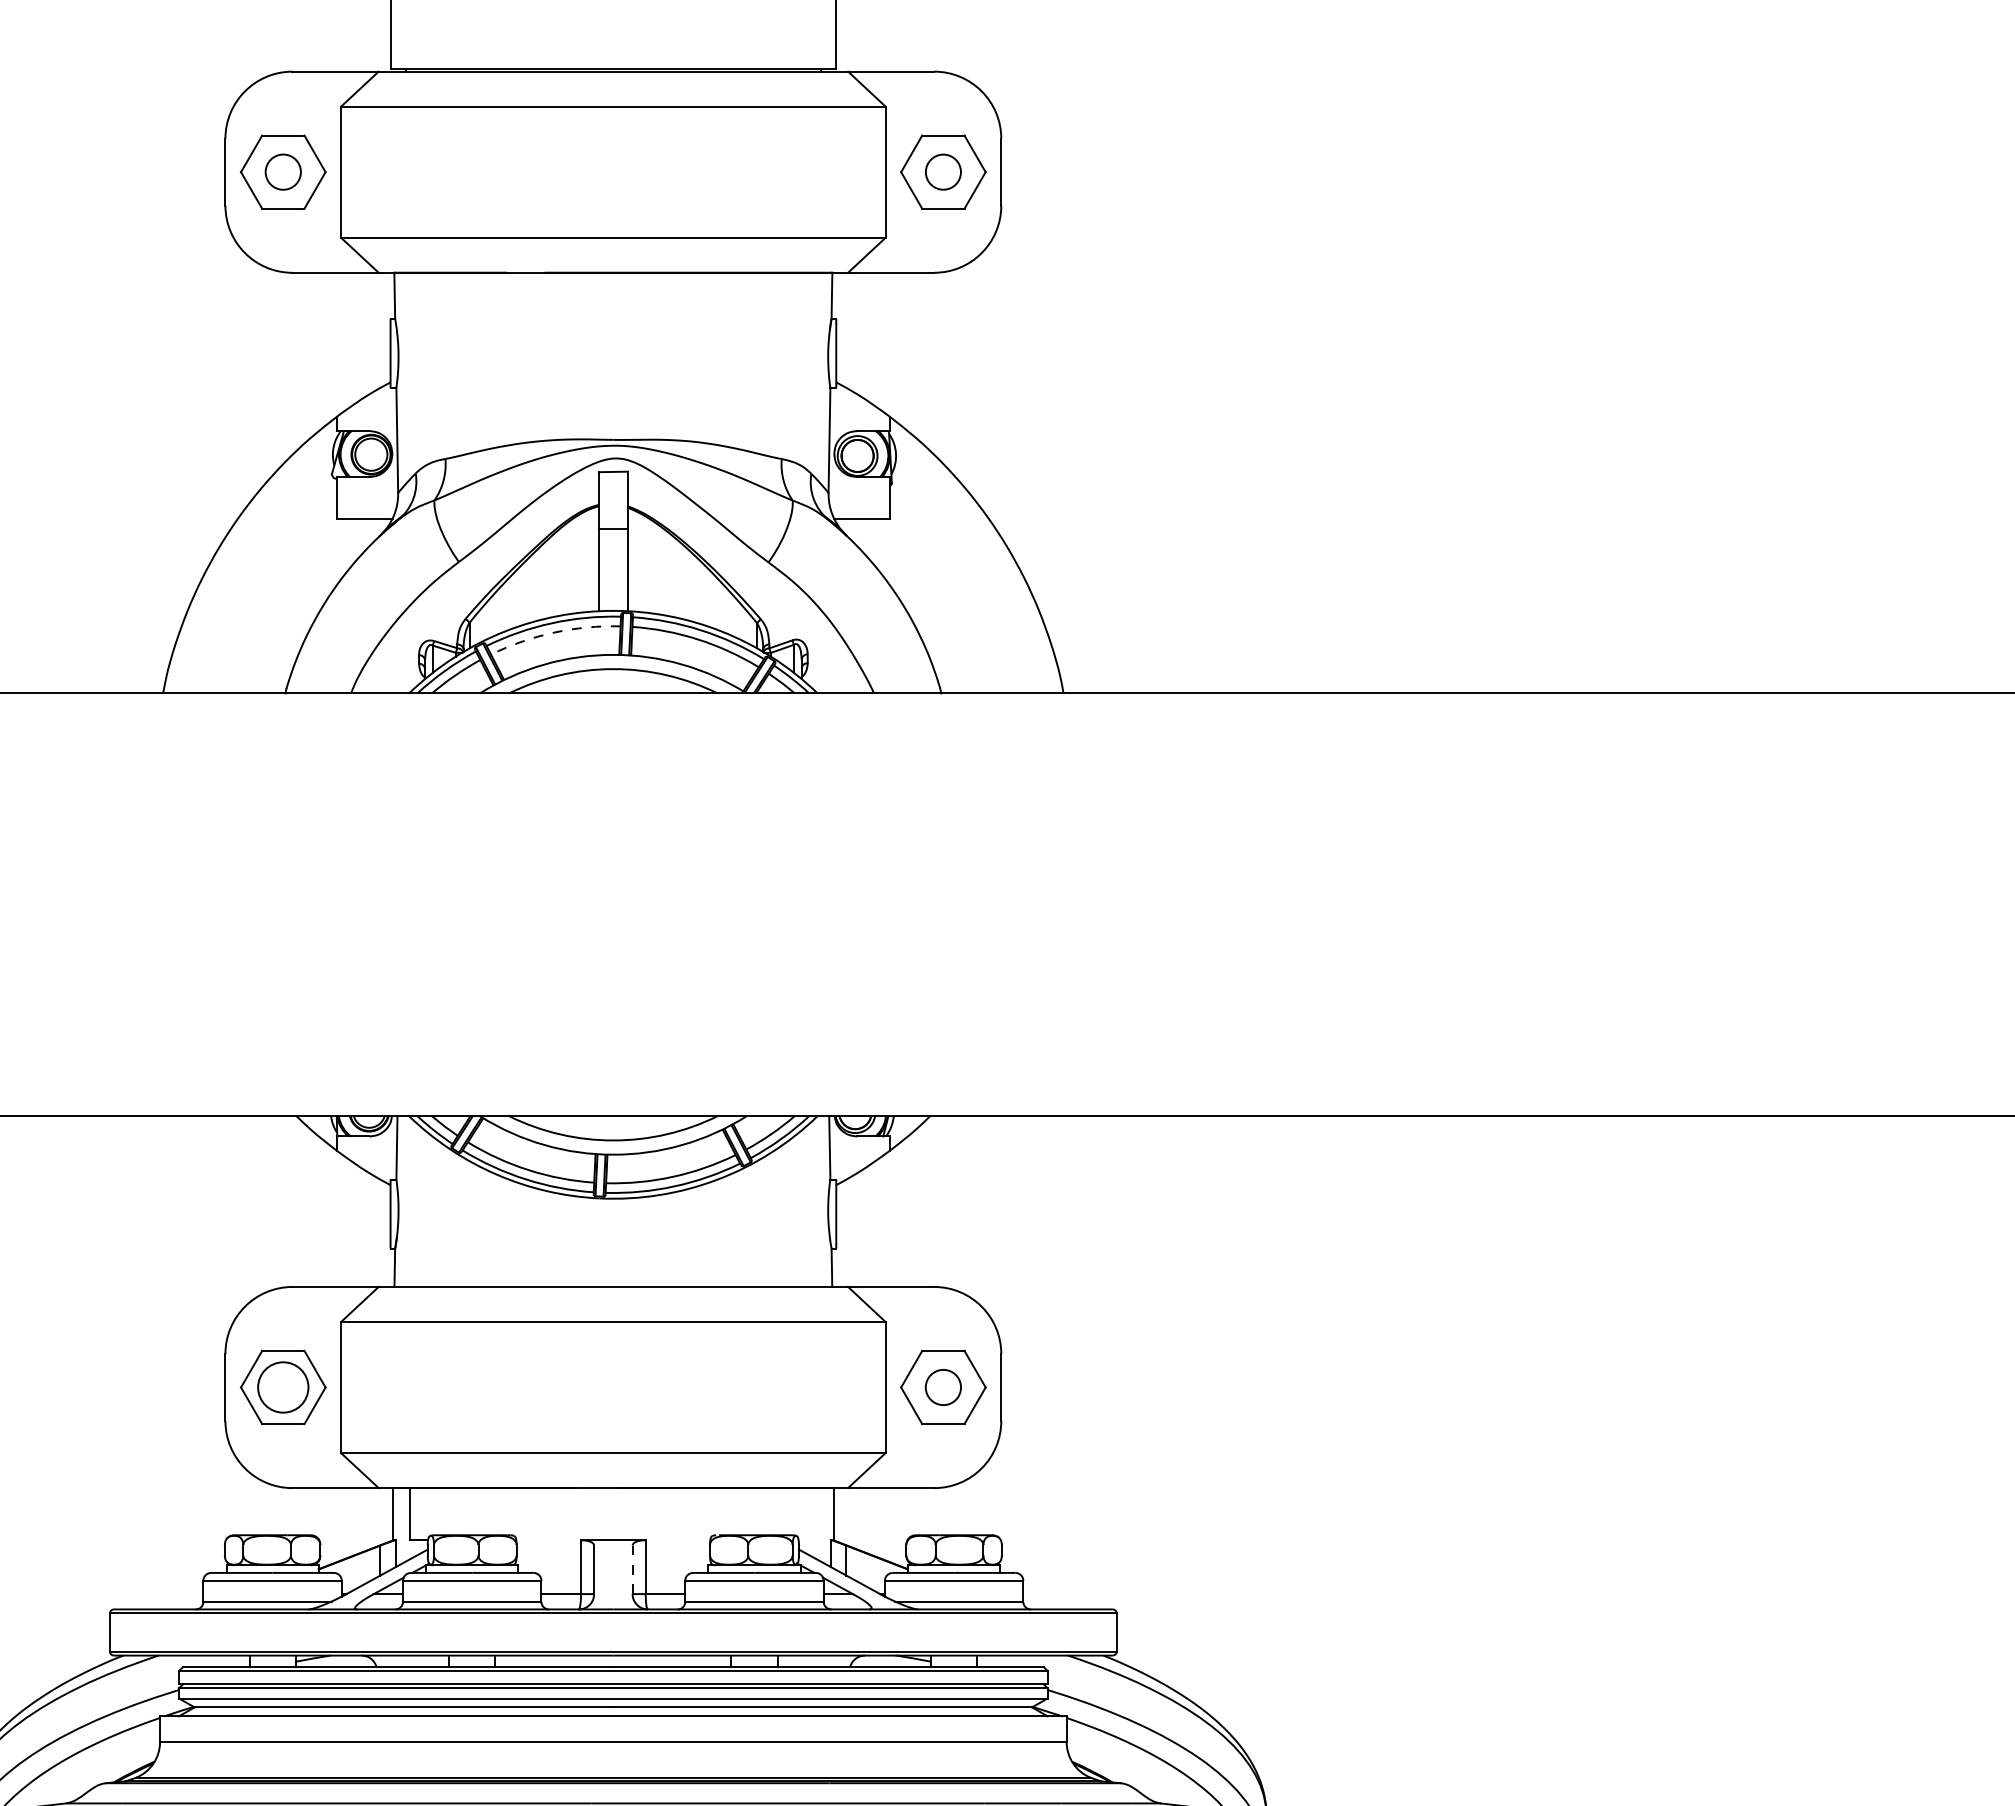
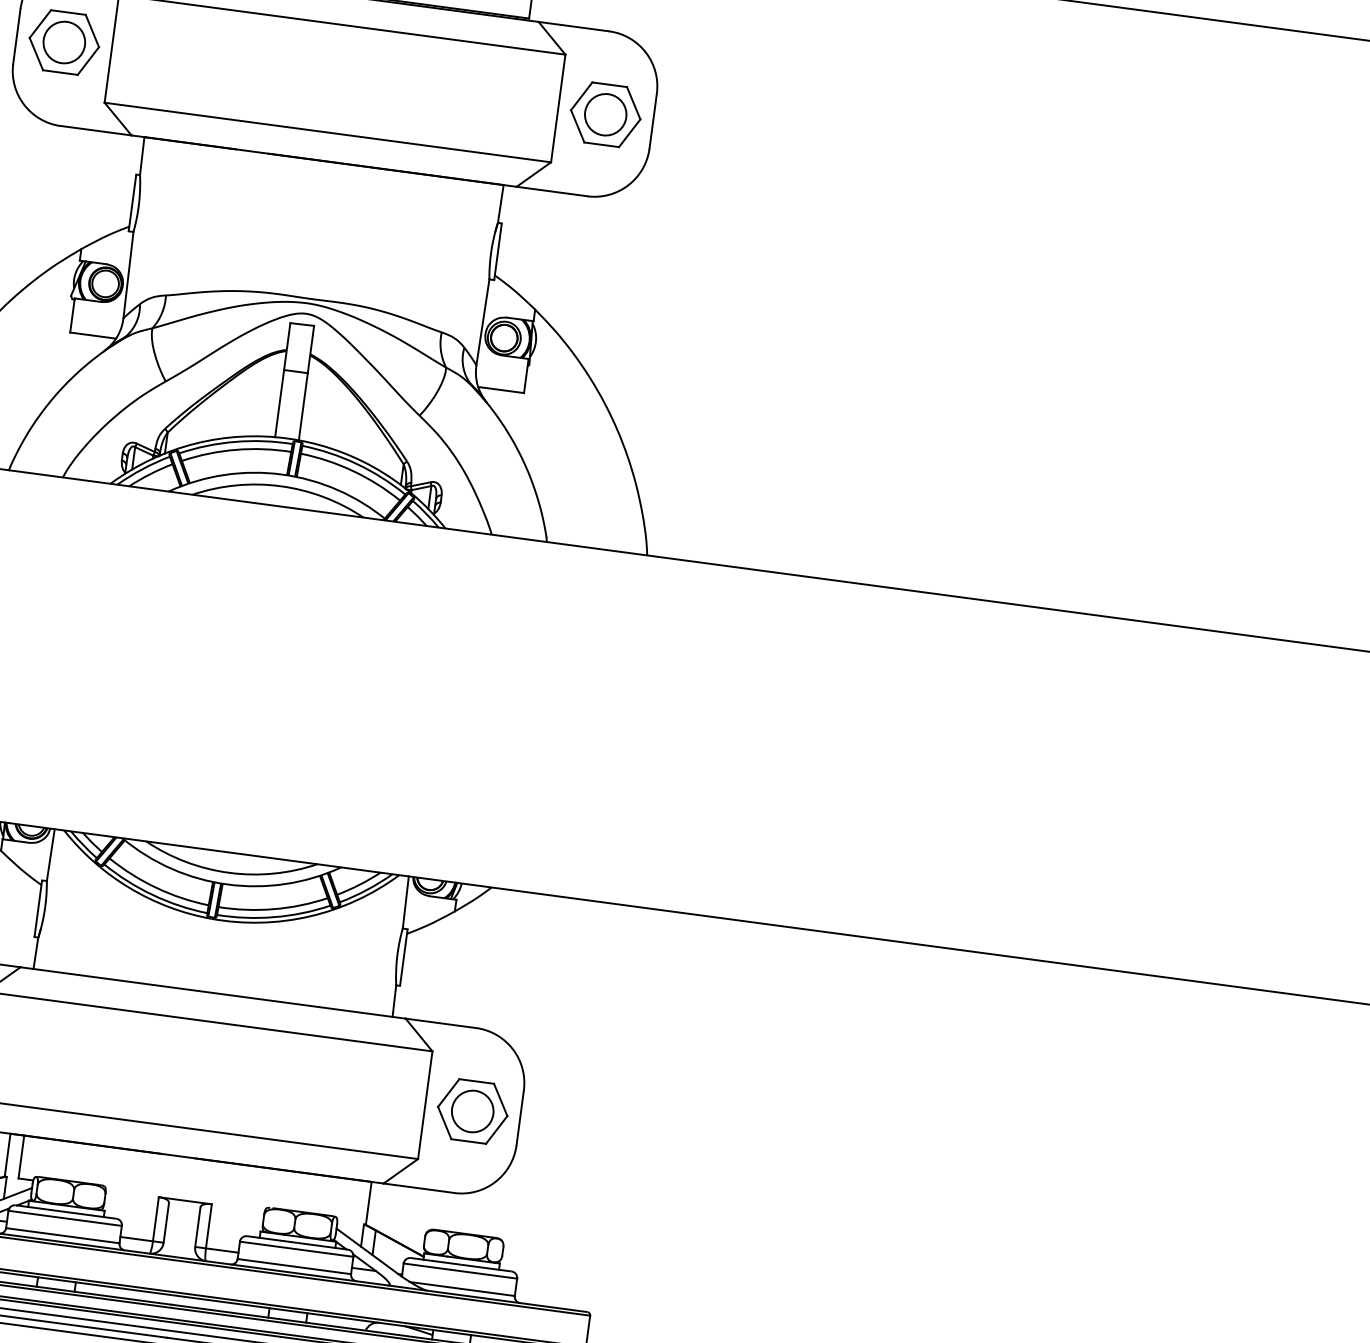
circle: (283, 172) -> (64, 42), size x1.43
circle: (943, 172) -> (605, 115), size x1.43
arc: (554, 632) -> (236, 449), dashed -> solid
circle: (943, 1387) -> (472, 1111), size x1.43
line: (632, 1569) -> (197, 1226), dashed -> solid

